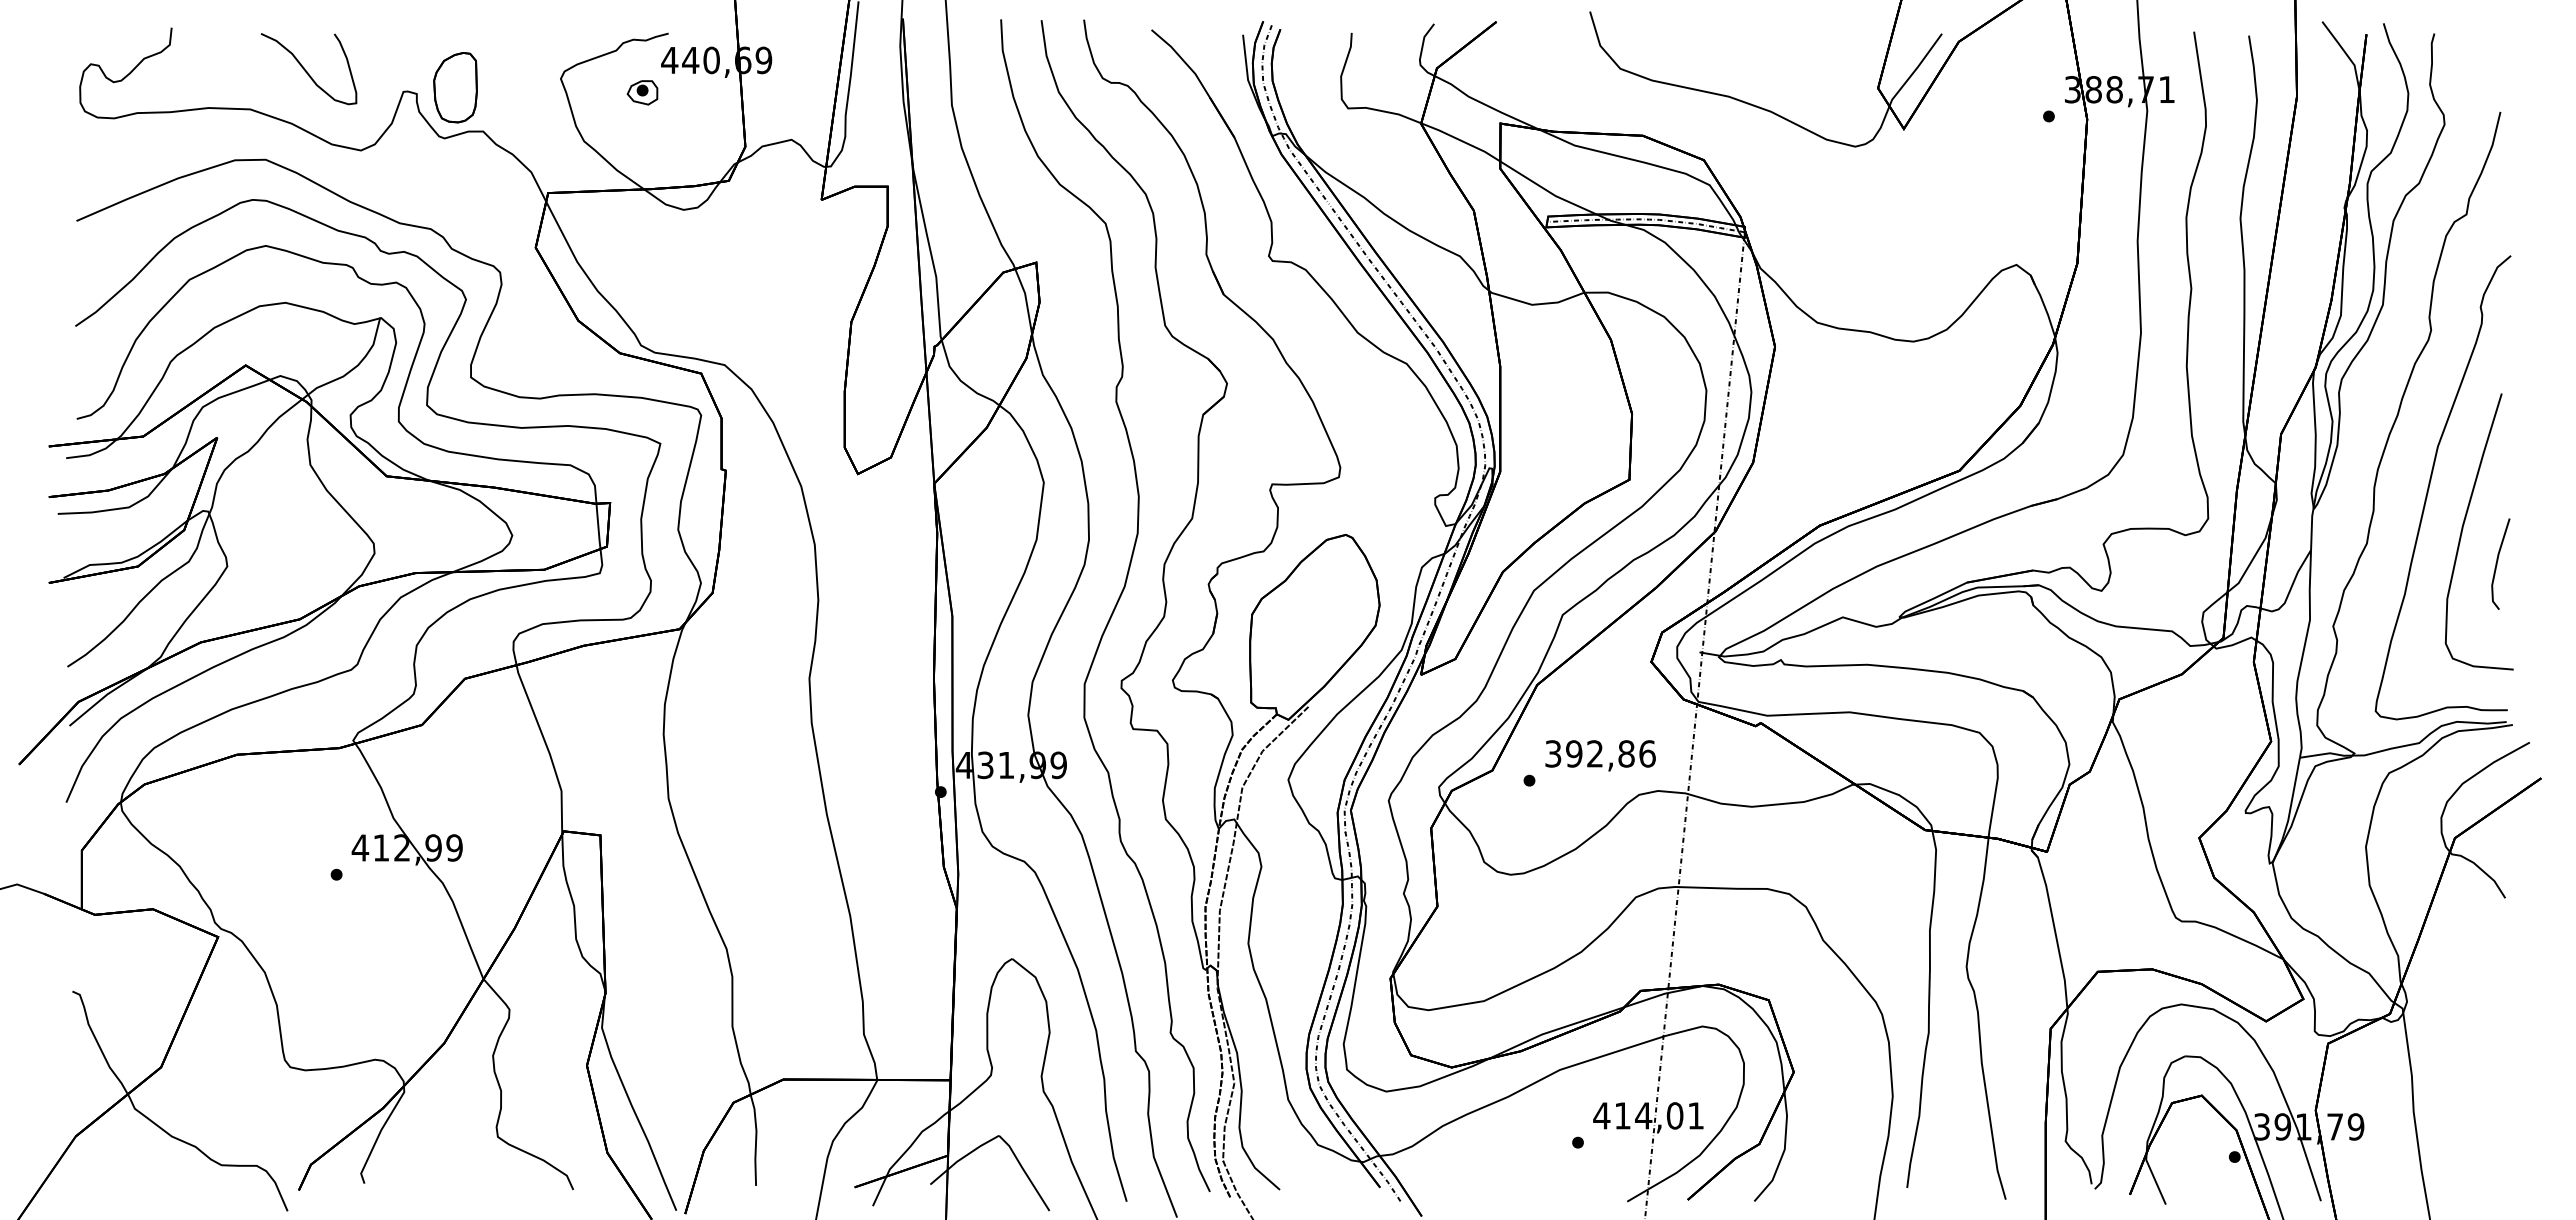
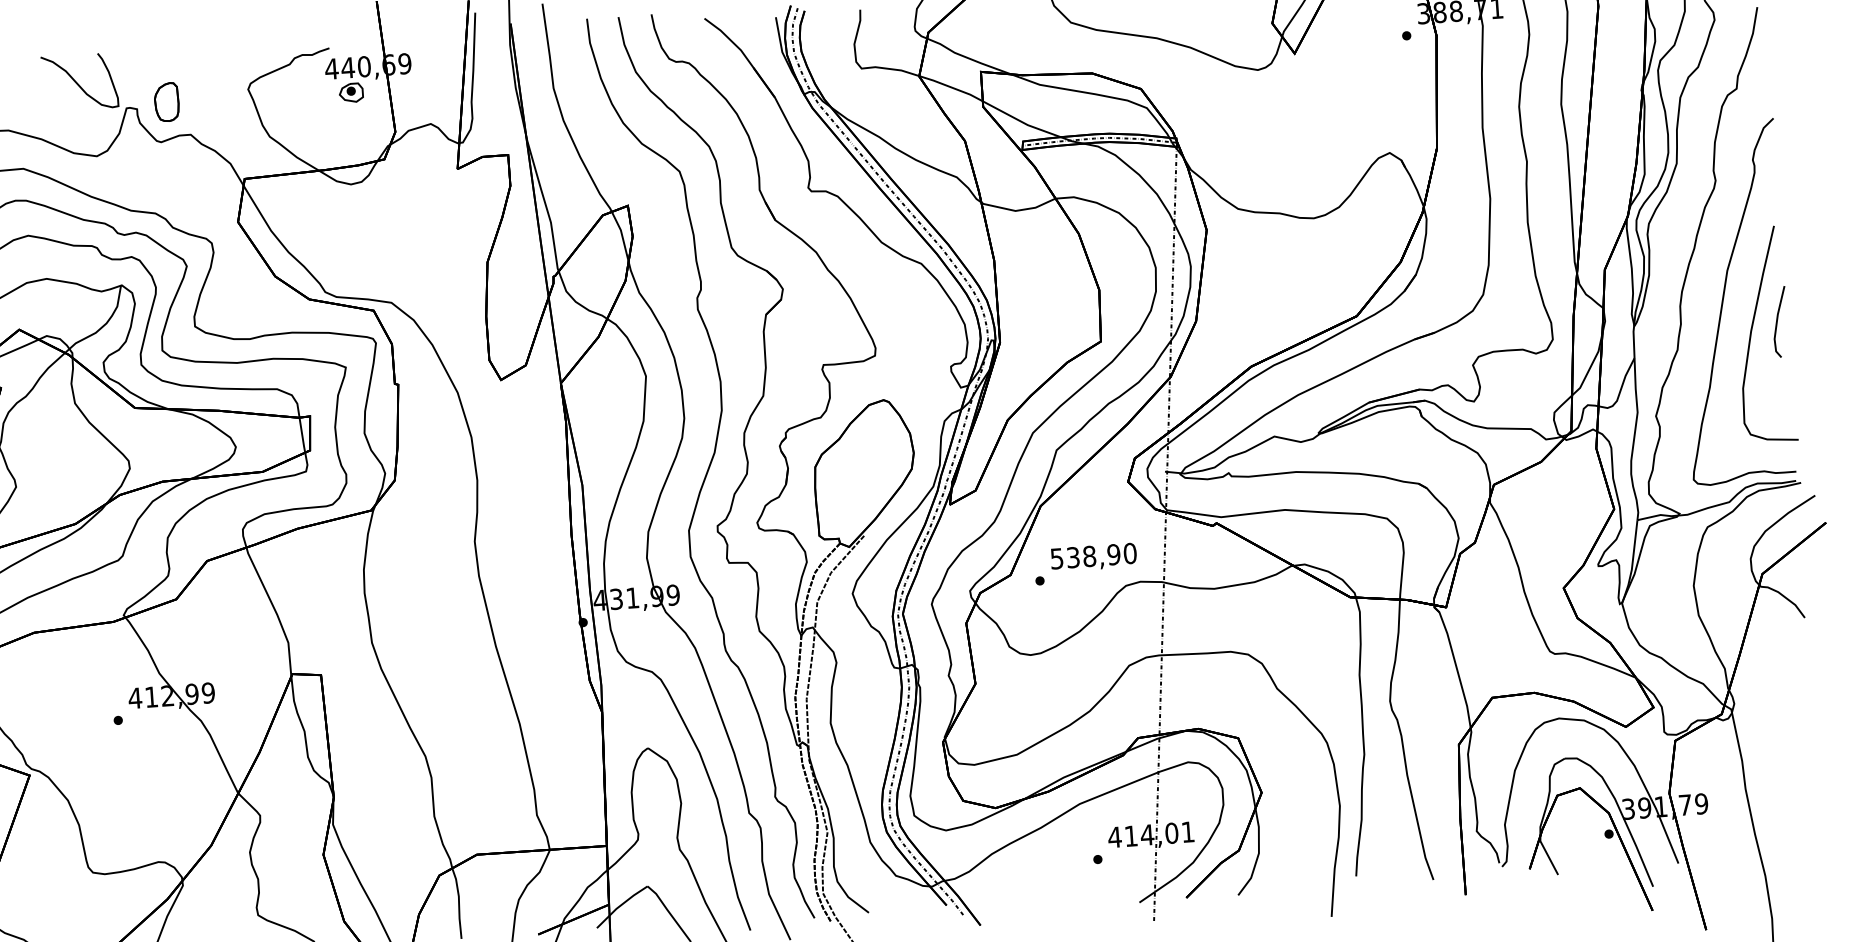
curve: (306, 70) -> (77, 83), moved
part: (455, 87) -> (166, 102), size x0.7
part: (642, 92) -> (351, 92), moved
line: (2497, 563) -> (1777, 321), moved
text: (1600, 753) -> (1093, 555), 392,86 -> 538,90

